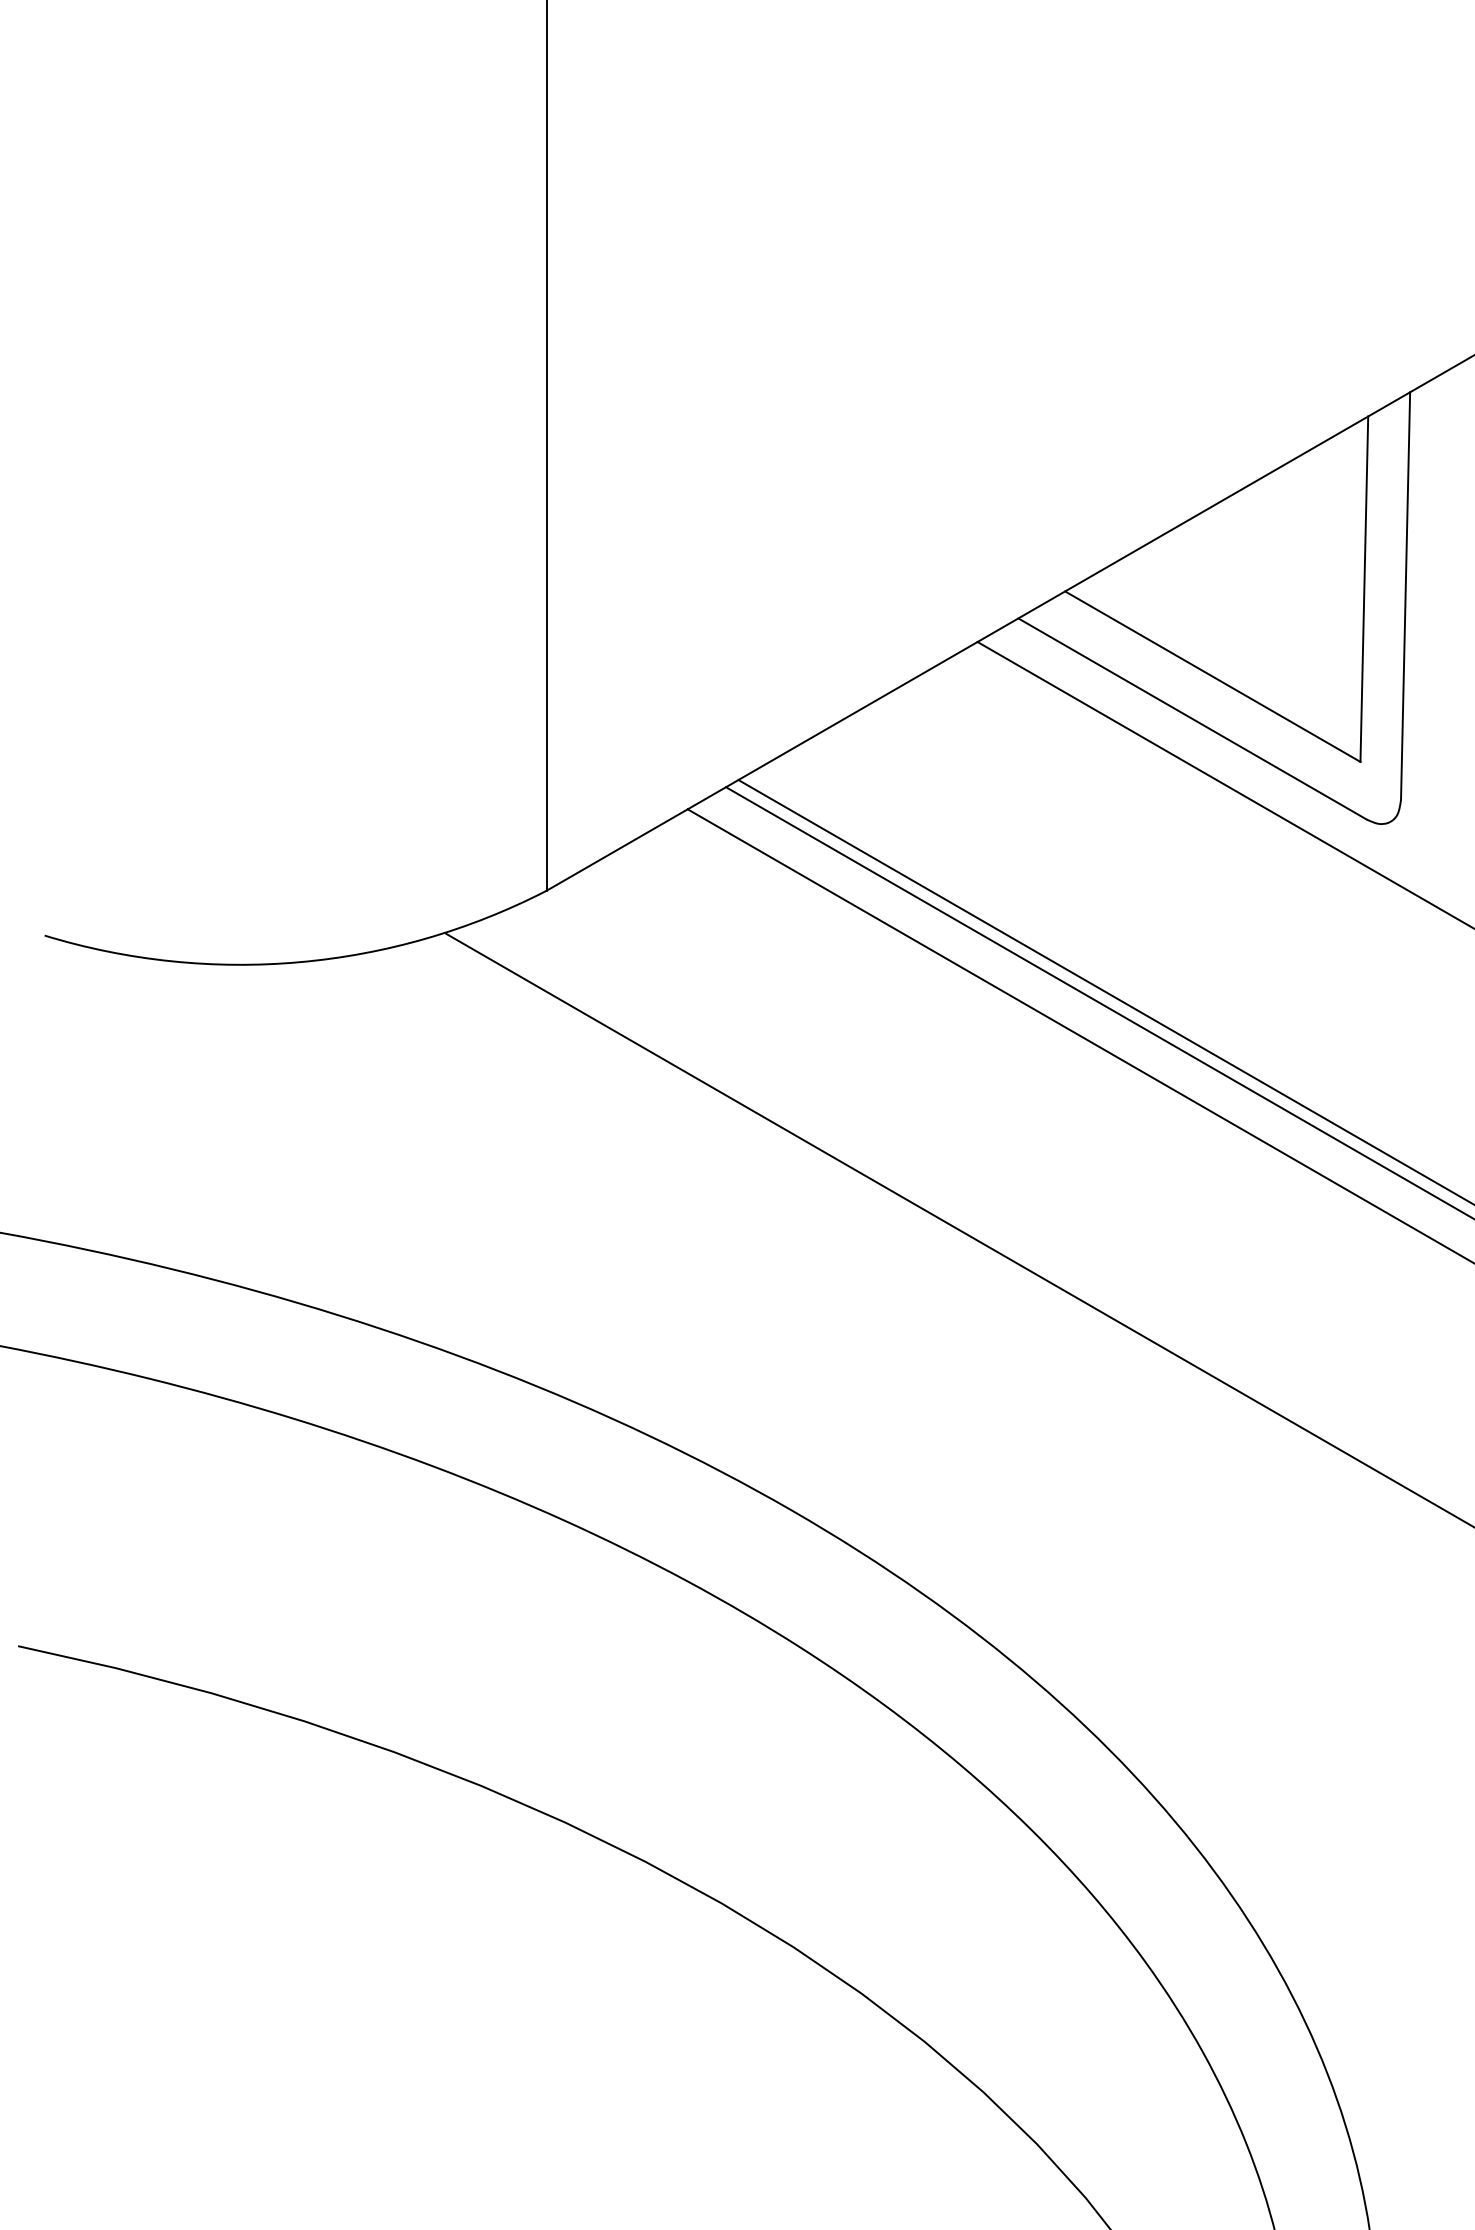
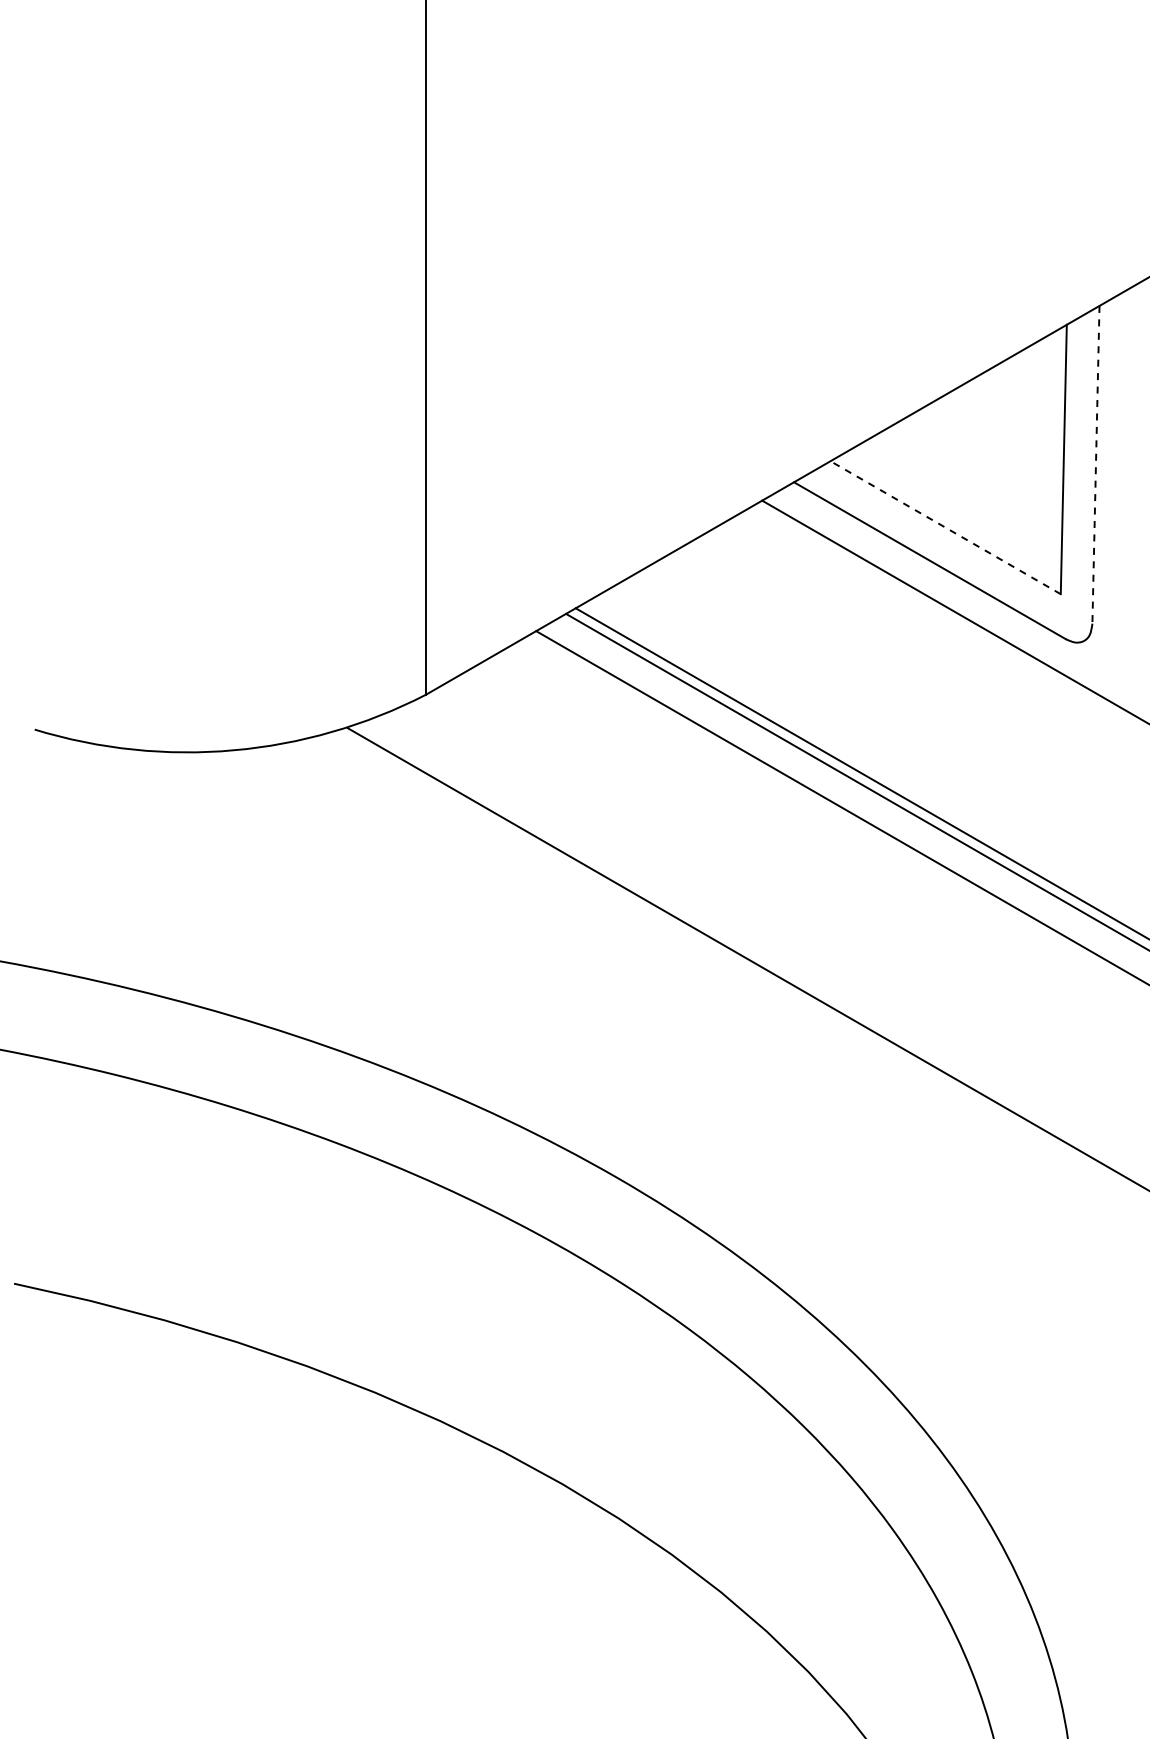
line: (1404, 595) -> (1095, 464), solid -> dashed
line: (1212, 676) -> (945, 527), solid -> dashed

